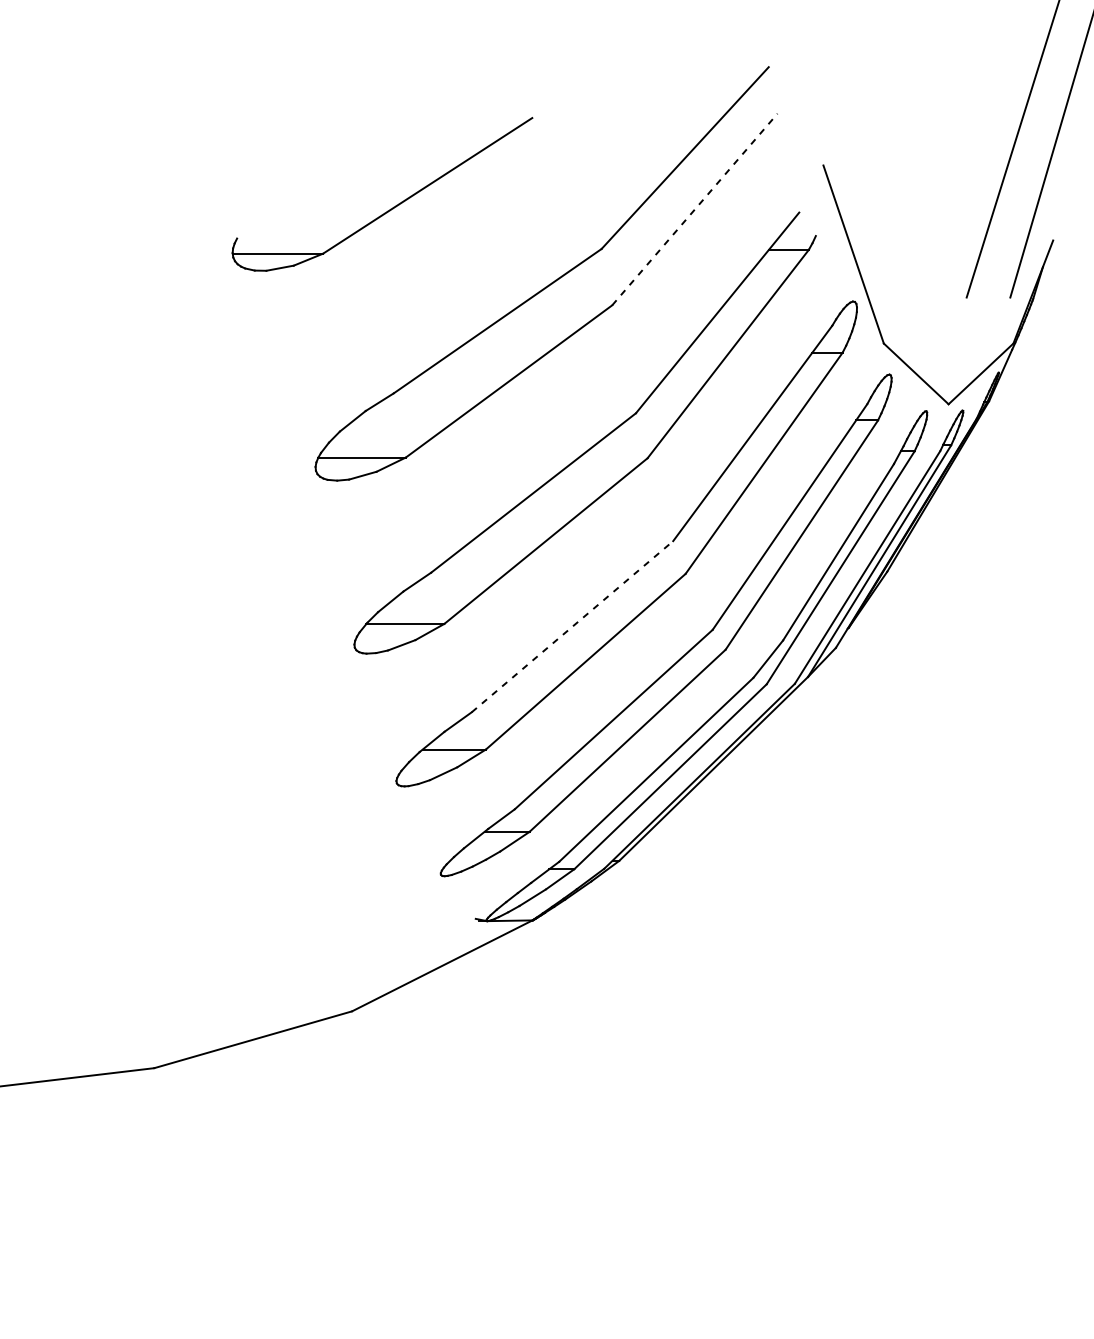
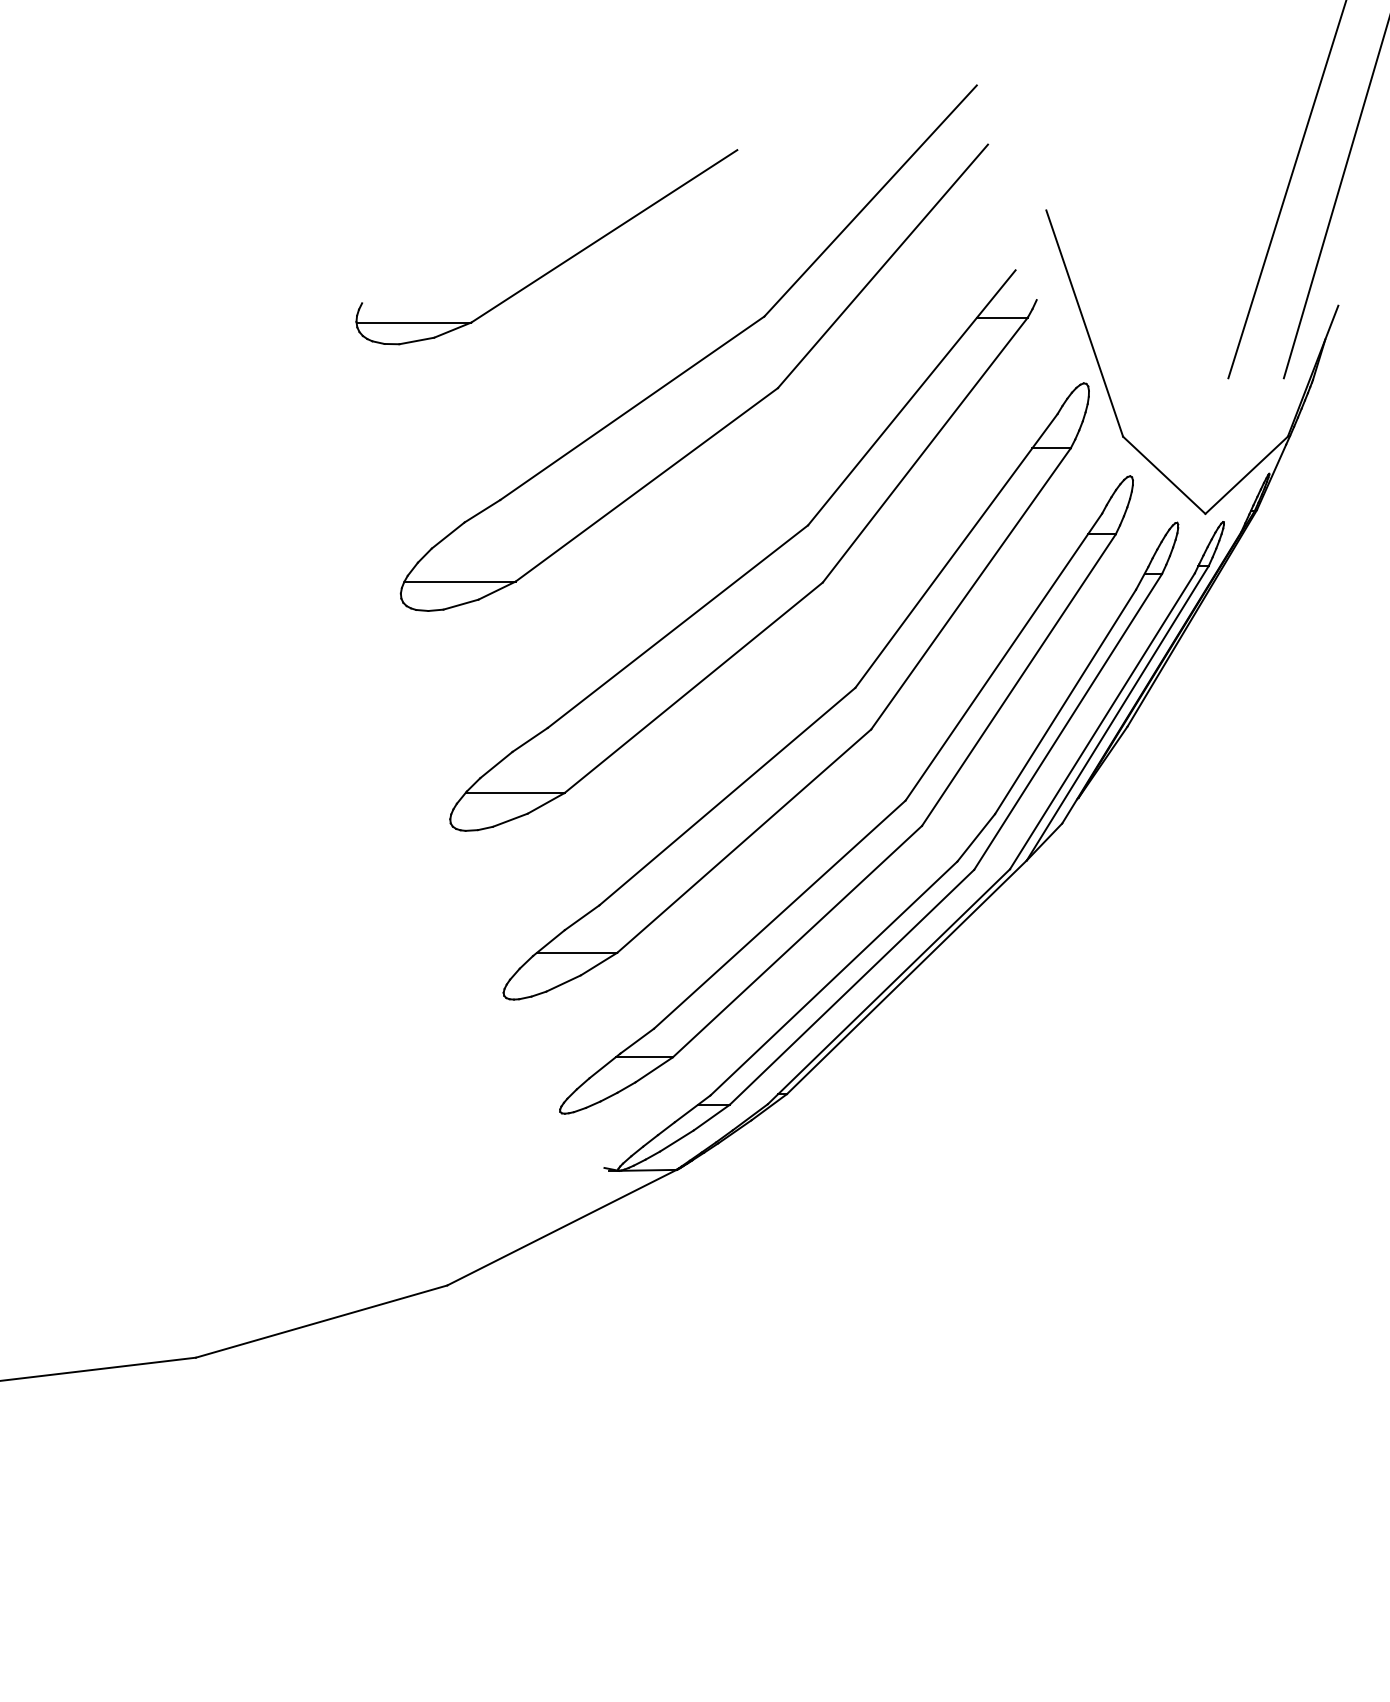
part: (391, 208) -> (558, 264), moved
line: (694, 209) -> (882, 266), dashed -> solid
line: (572, 626) -> (727, 796), dashed -> solid

